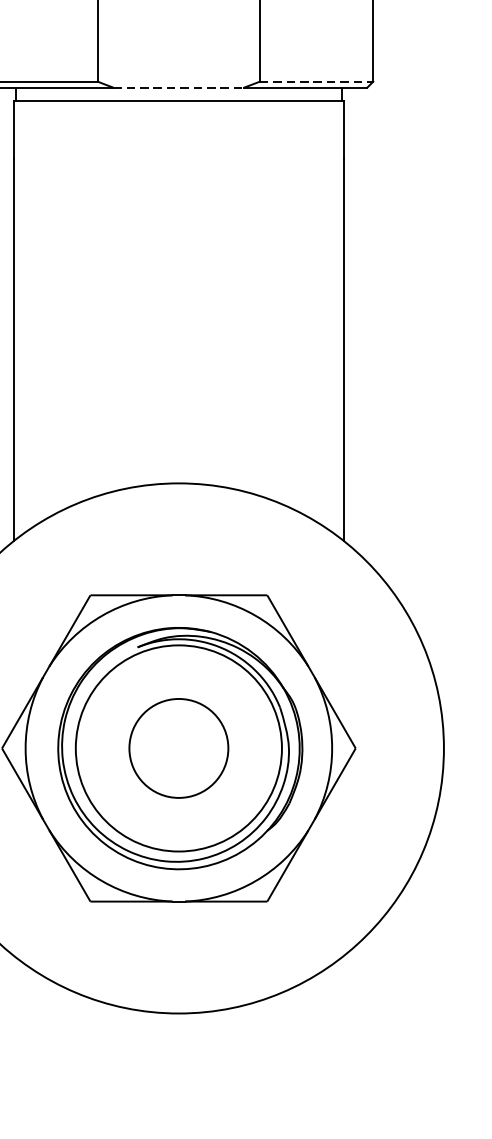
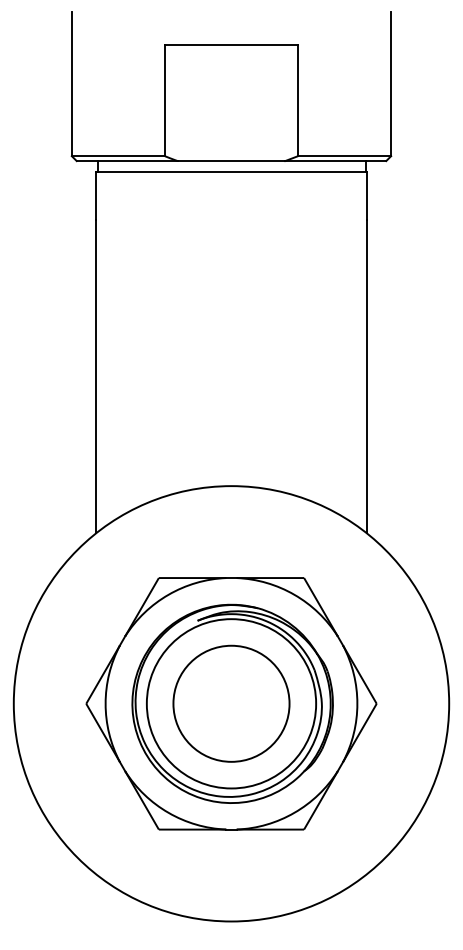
line: (316, 82) -> (344, 156), dashed -> solid
line: (178, 88) -> (231, 161), dashed -> solid
circle: (178, 748) -> (231, 703), size x1.43

